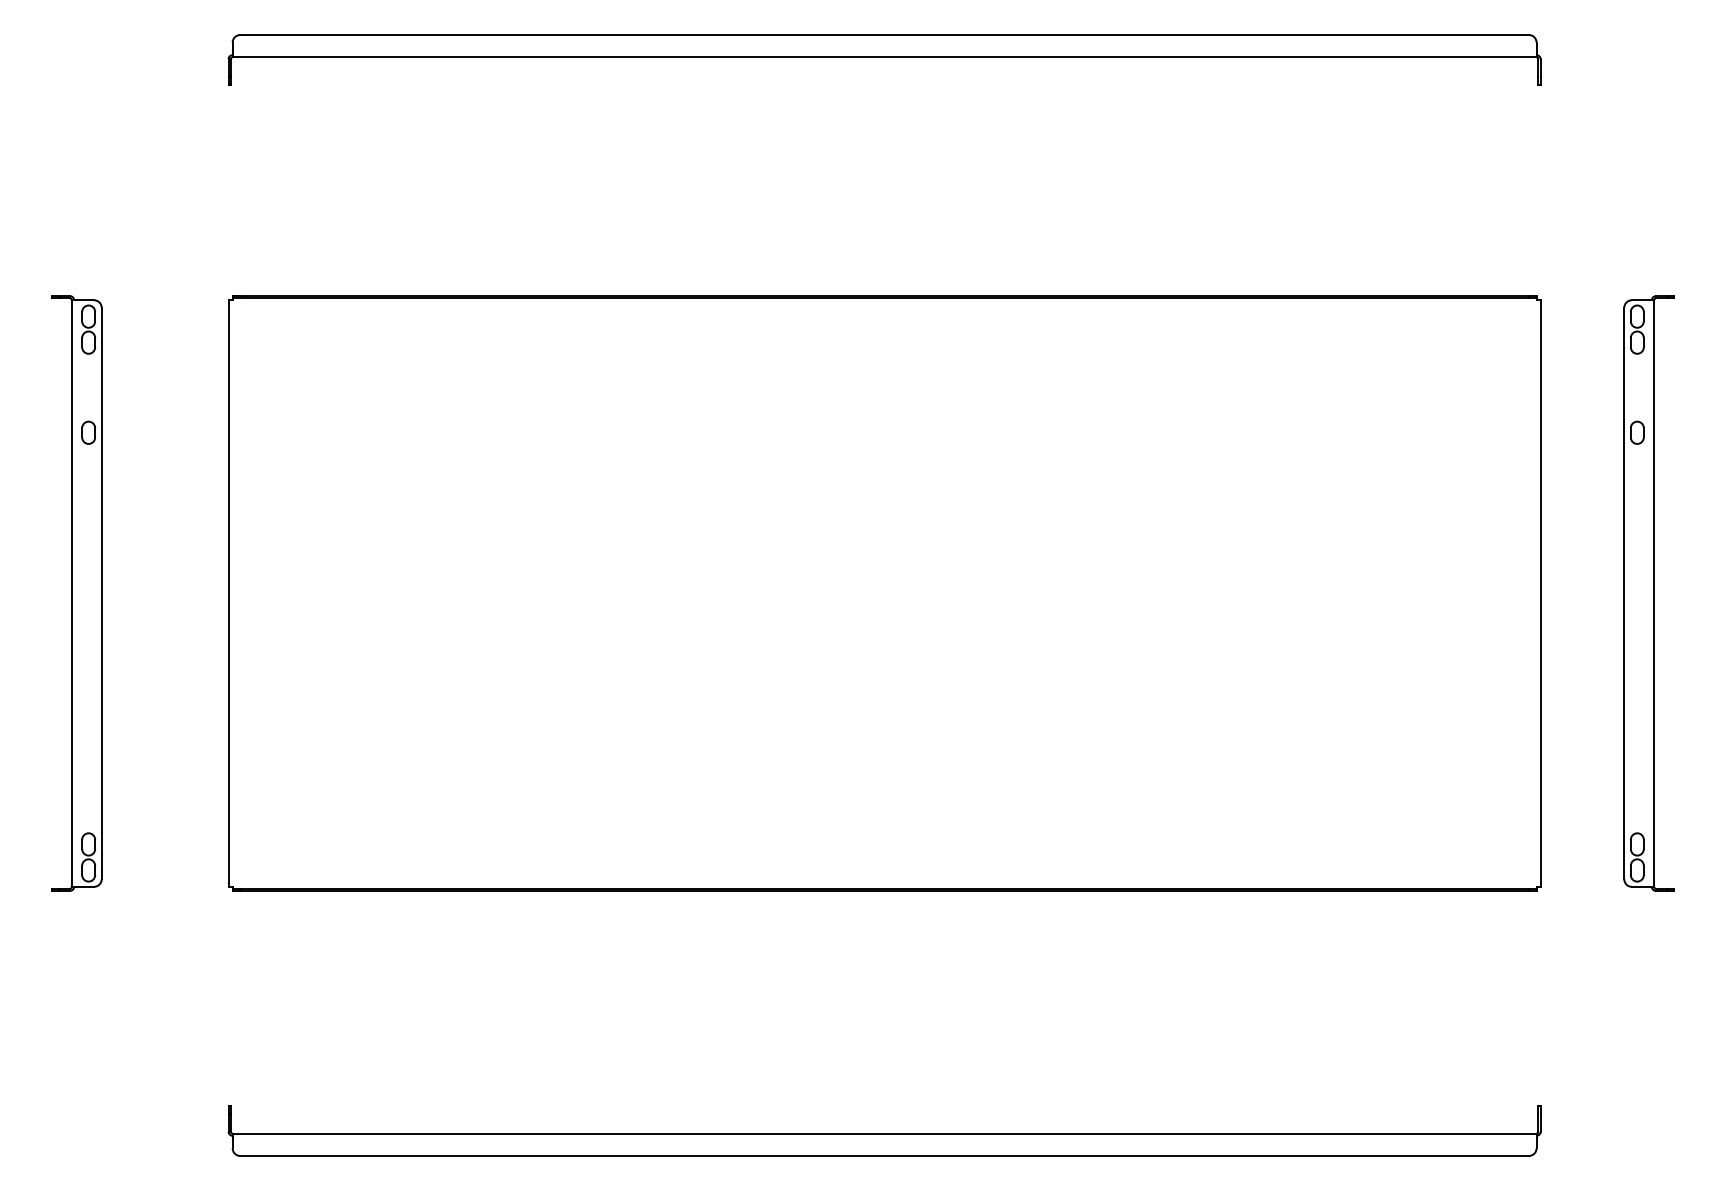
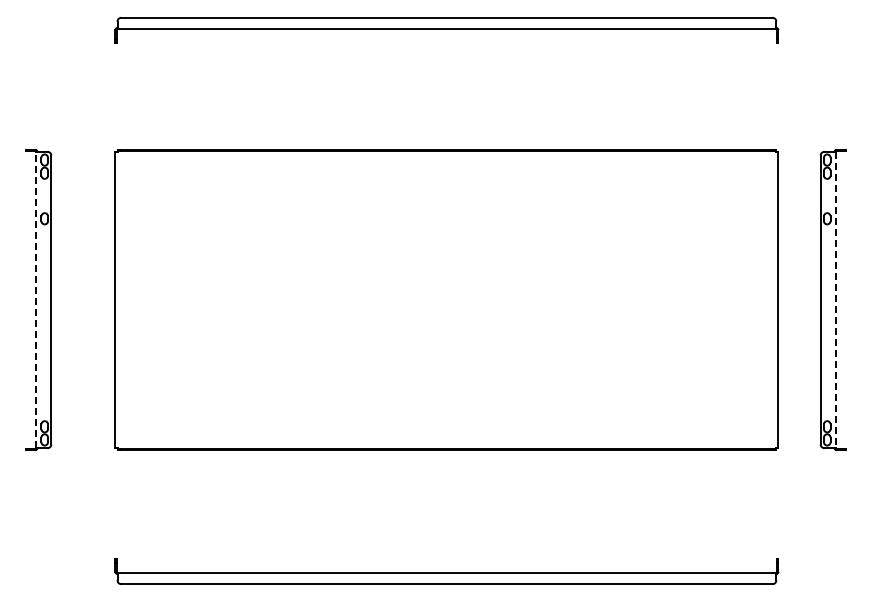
line: (72, 592) -> (36, 299), solid -> dashed
line: (1653, 594) -> (835, 300), solid -> dashed

